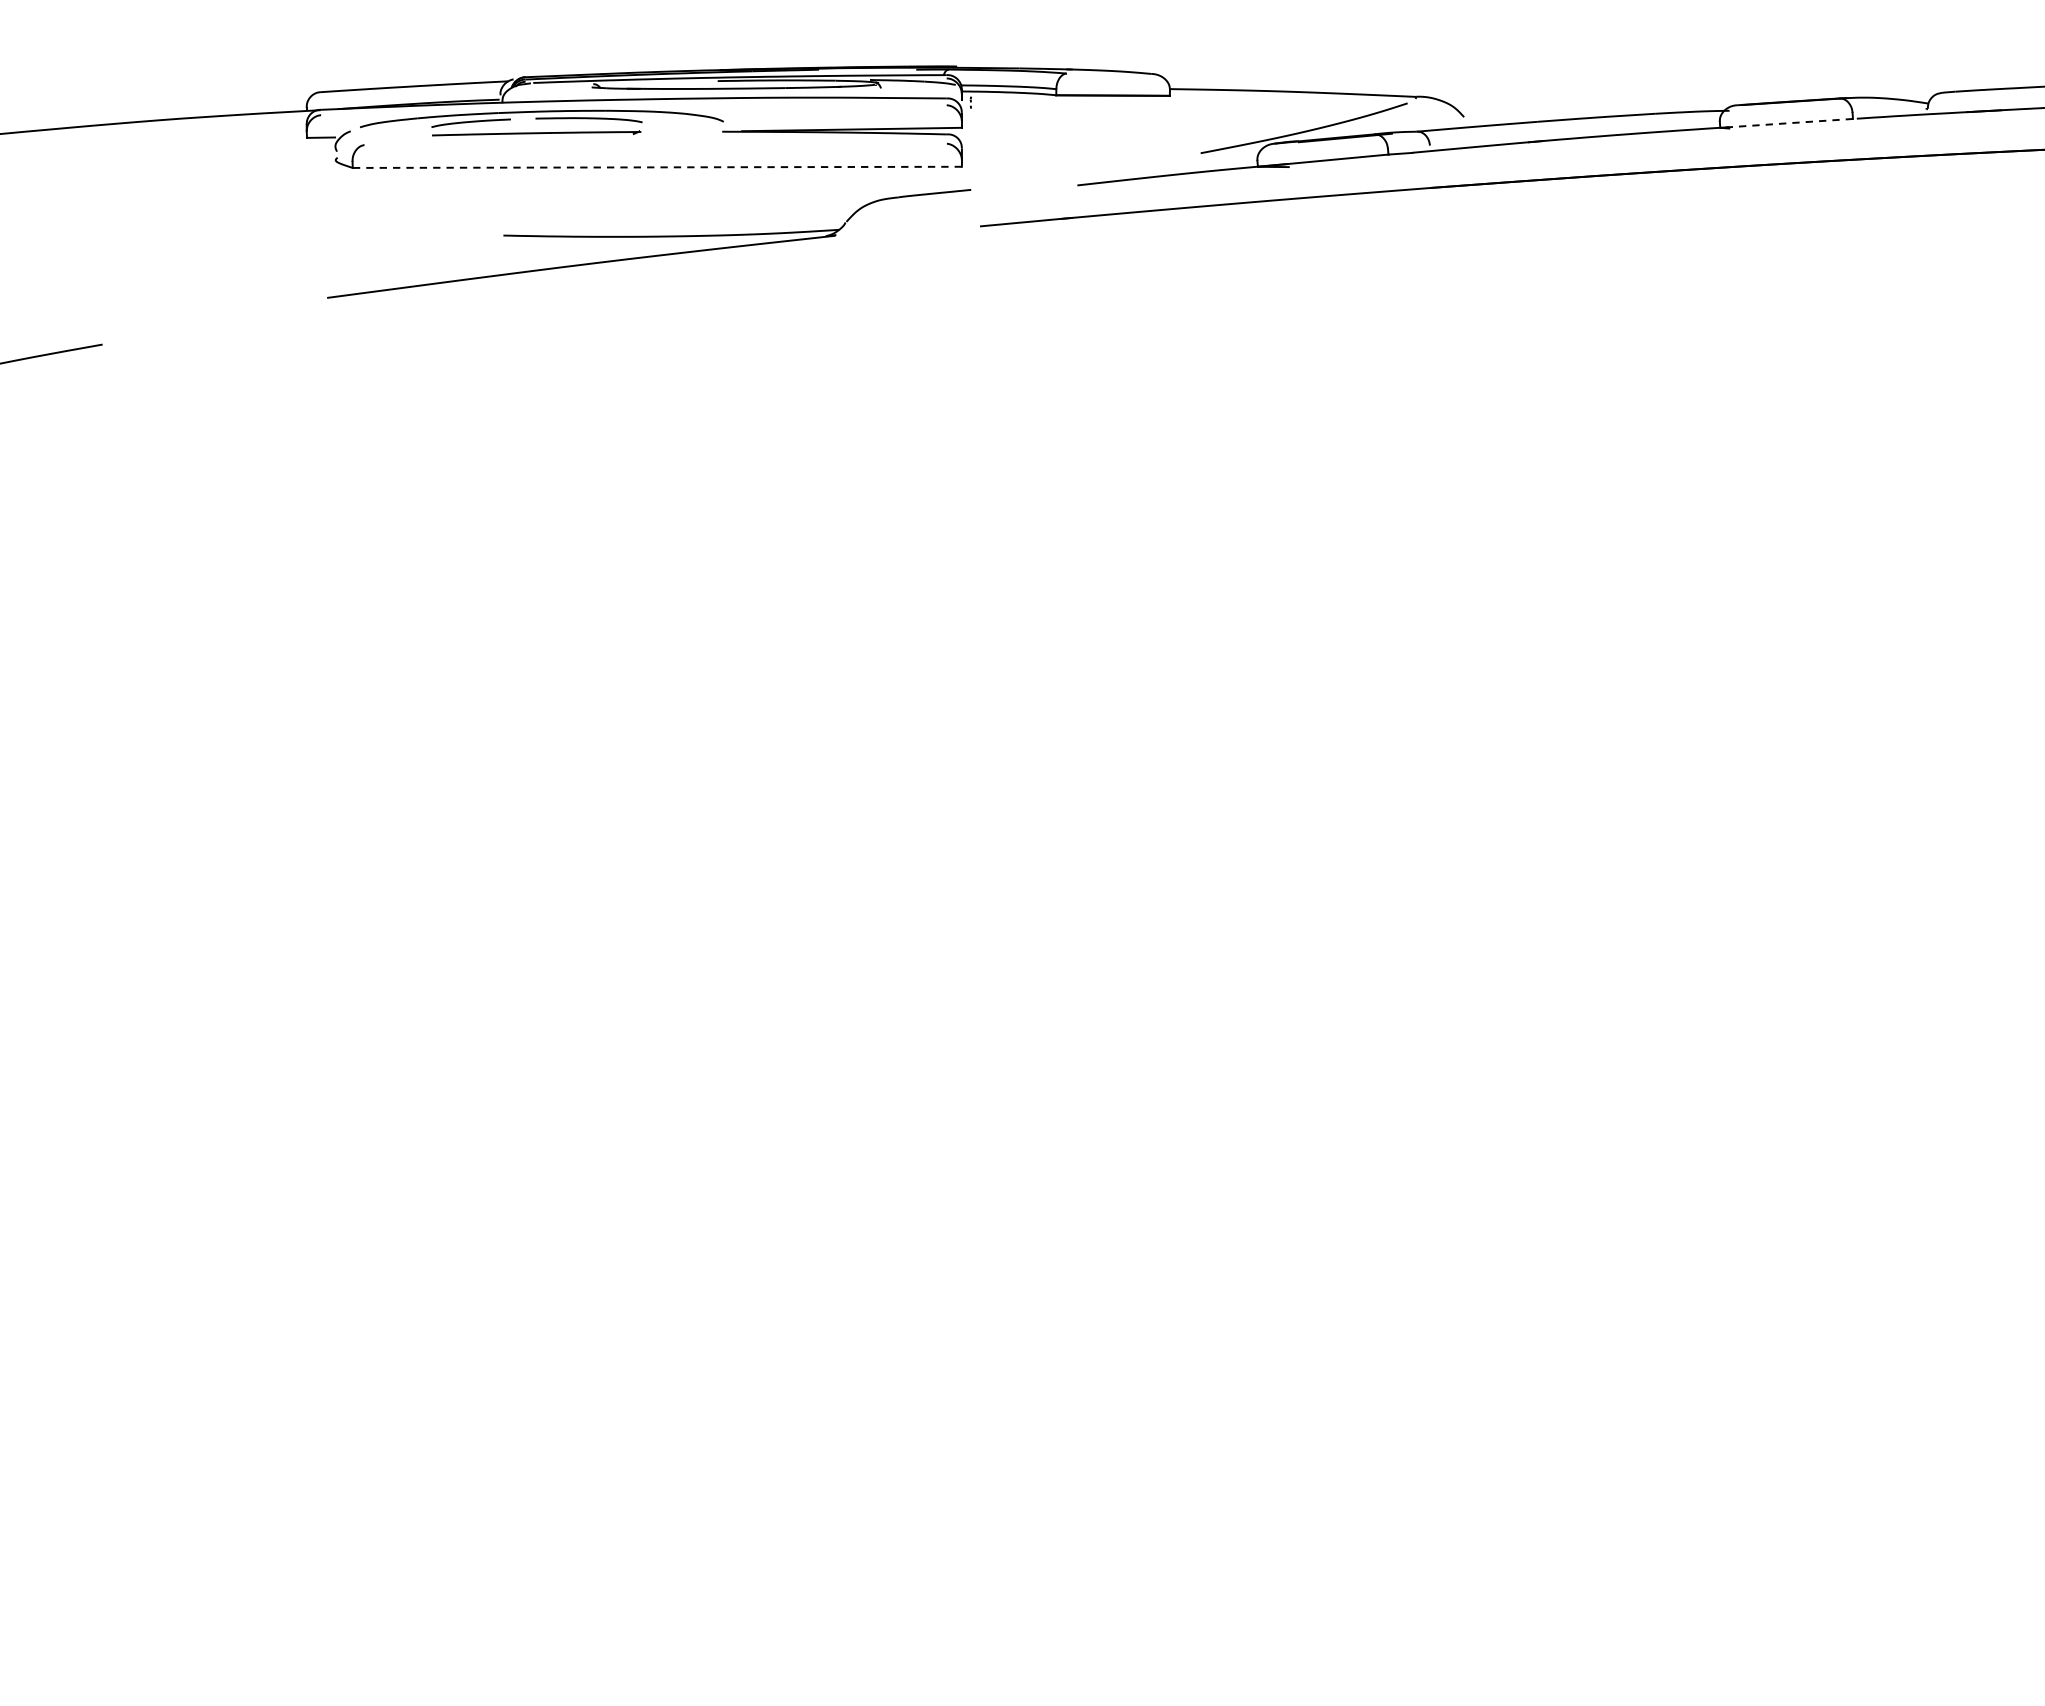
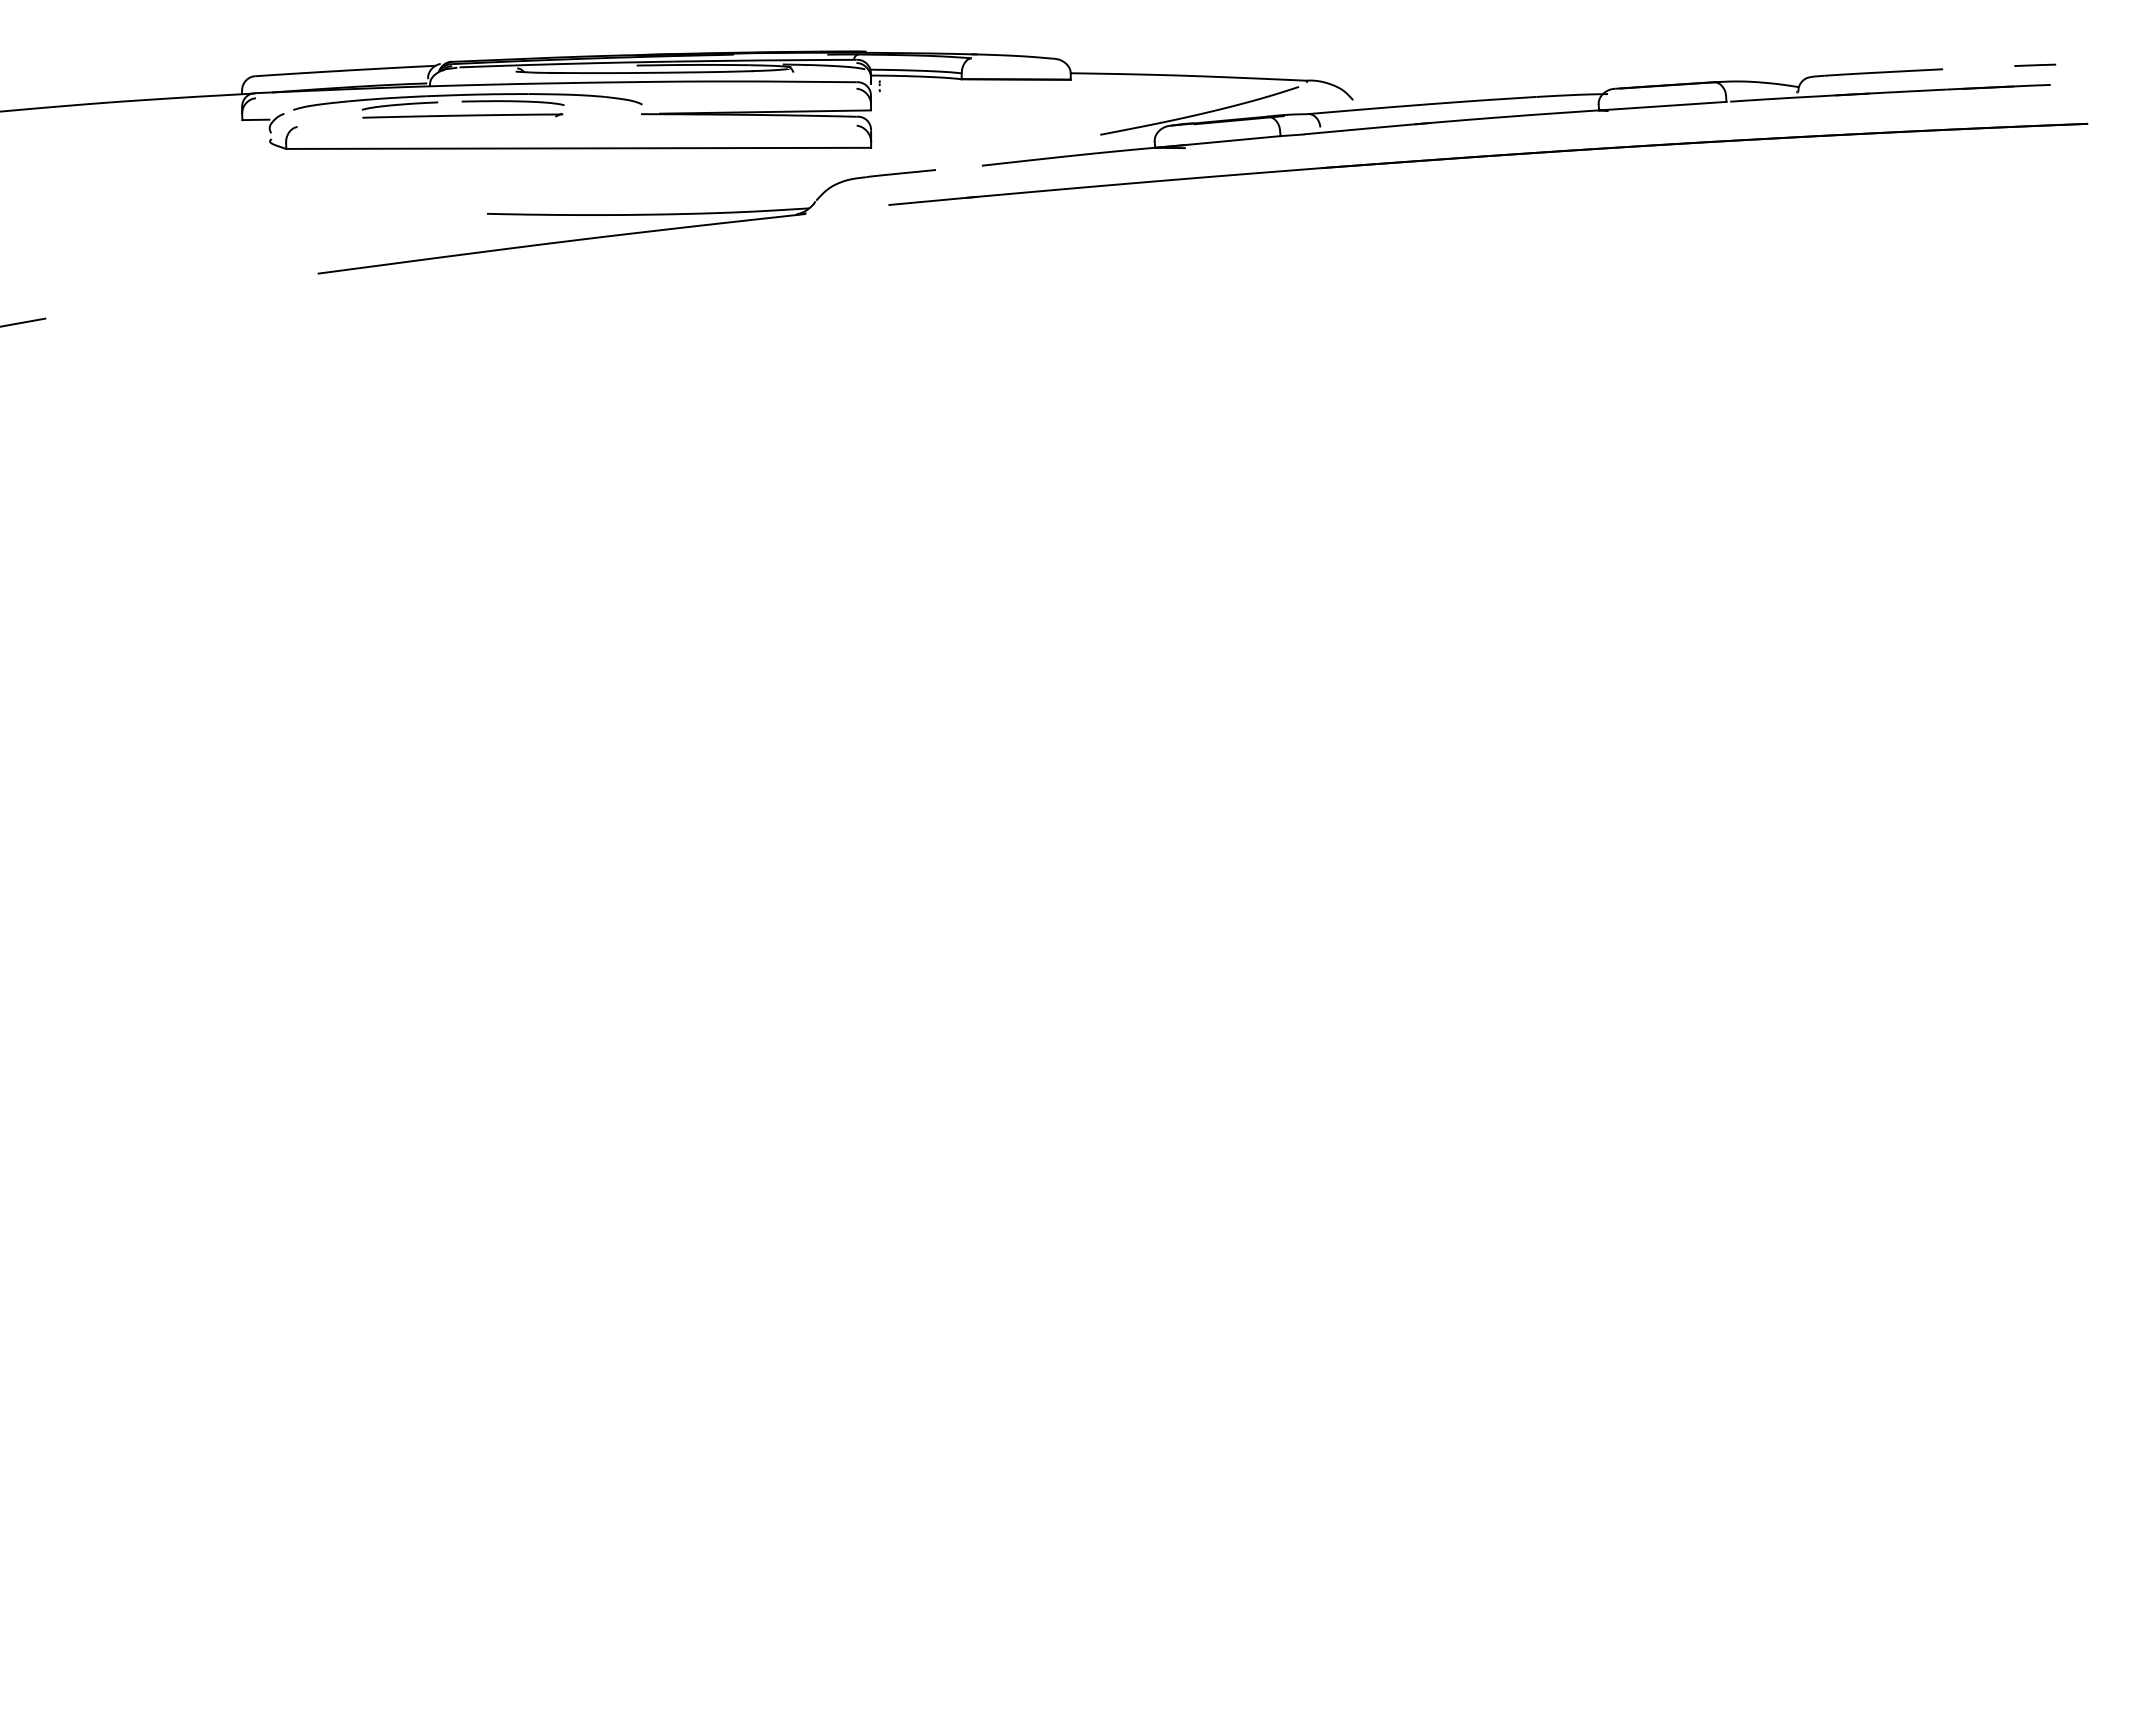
line: (1786, 123) -> (1662, 106), dashed -> solid
line: (657, 167) -> (578, 148), dashed -> solid
part: (648, 243) -> (626, 221), moved

